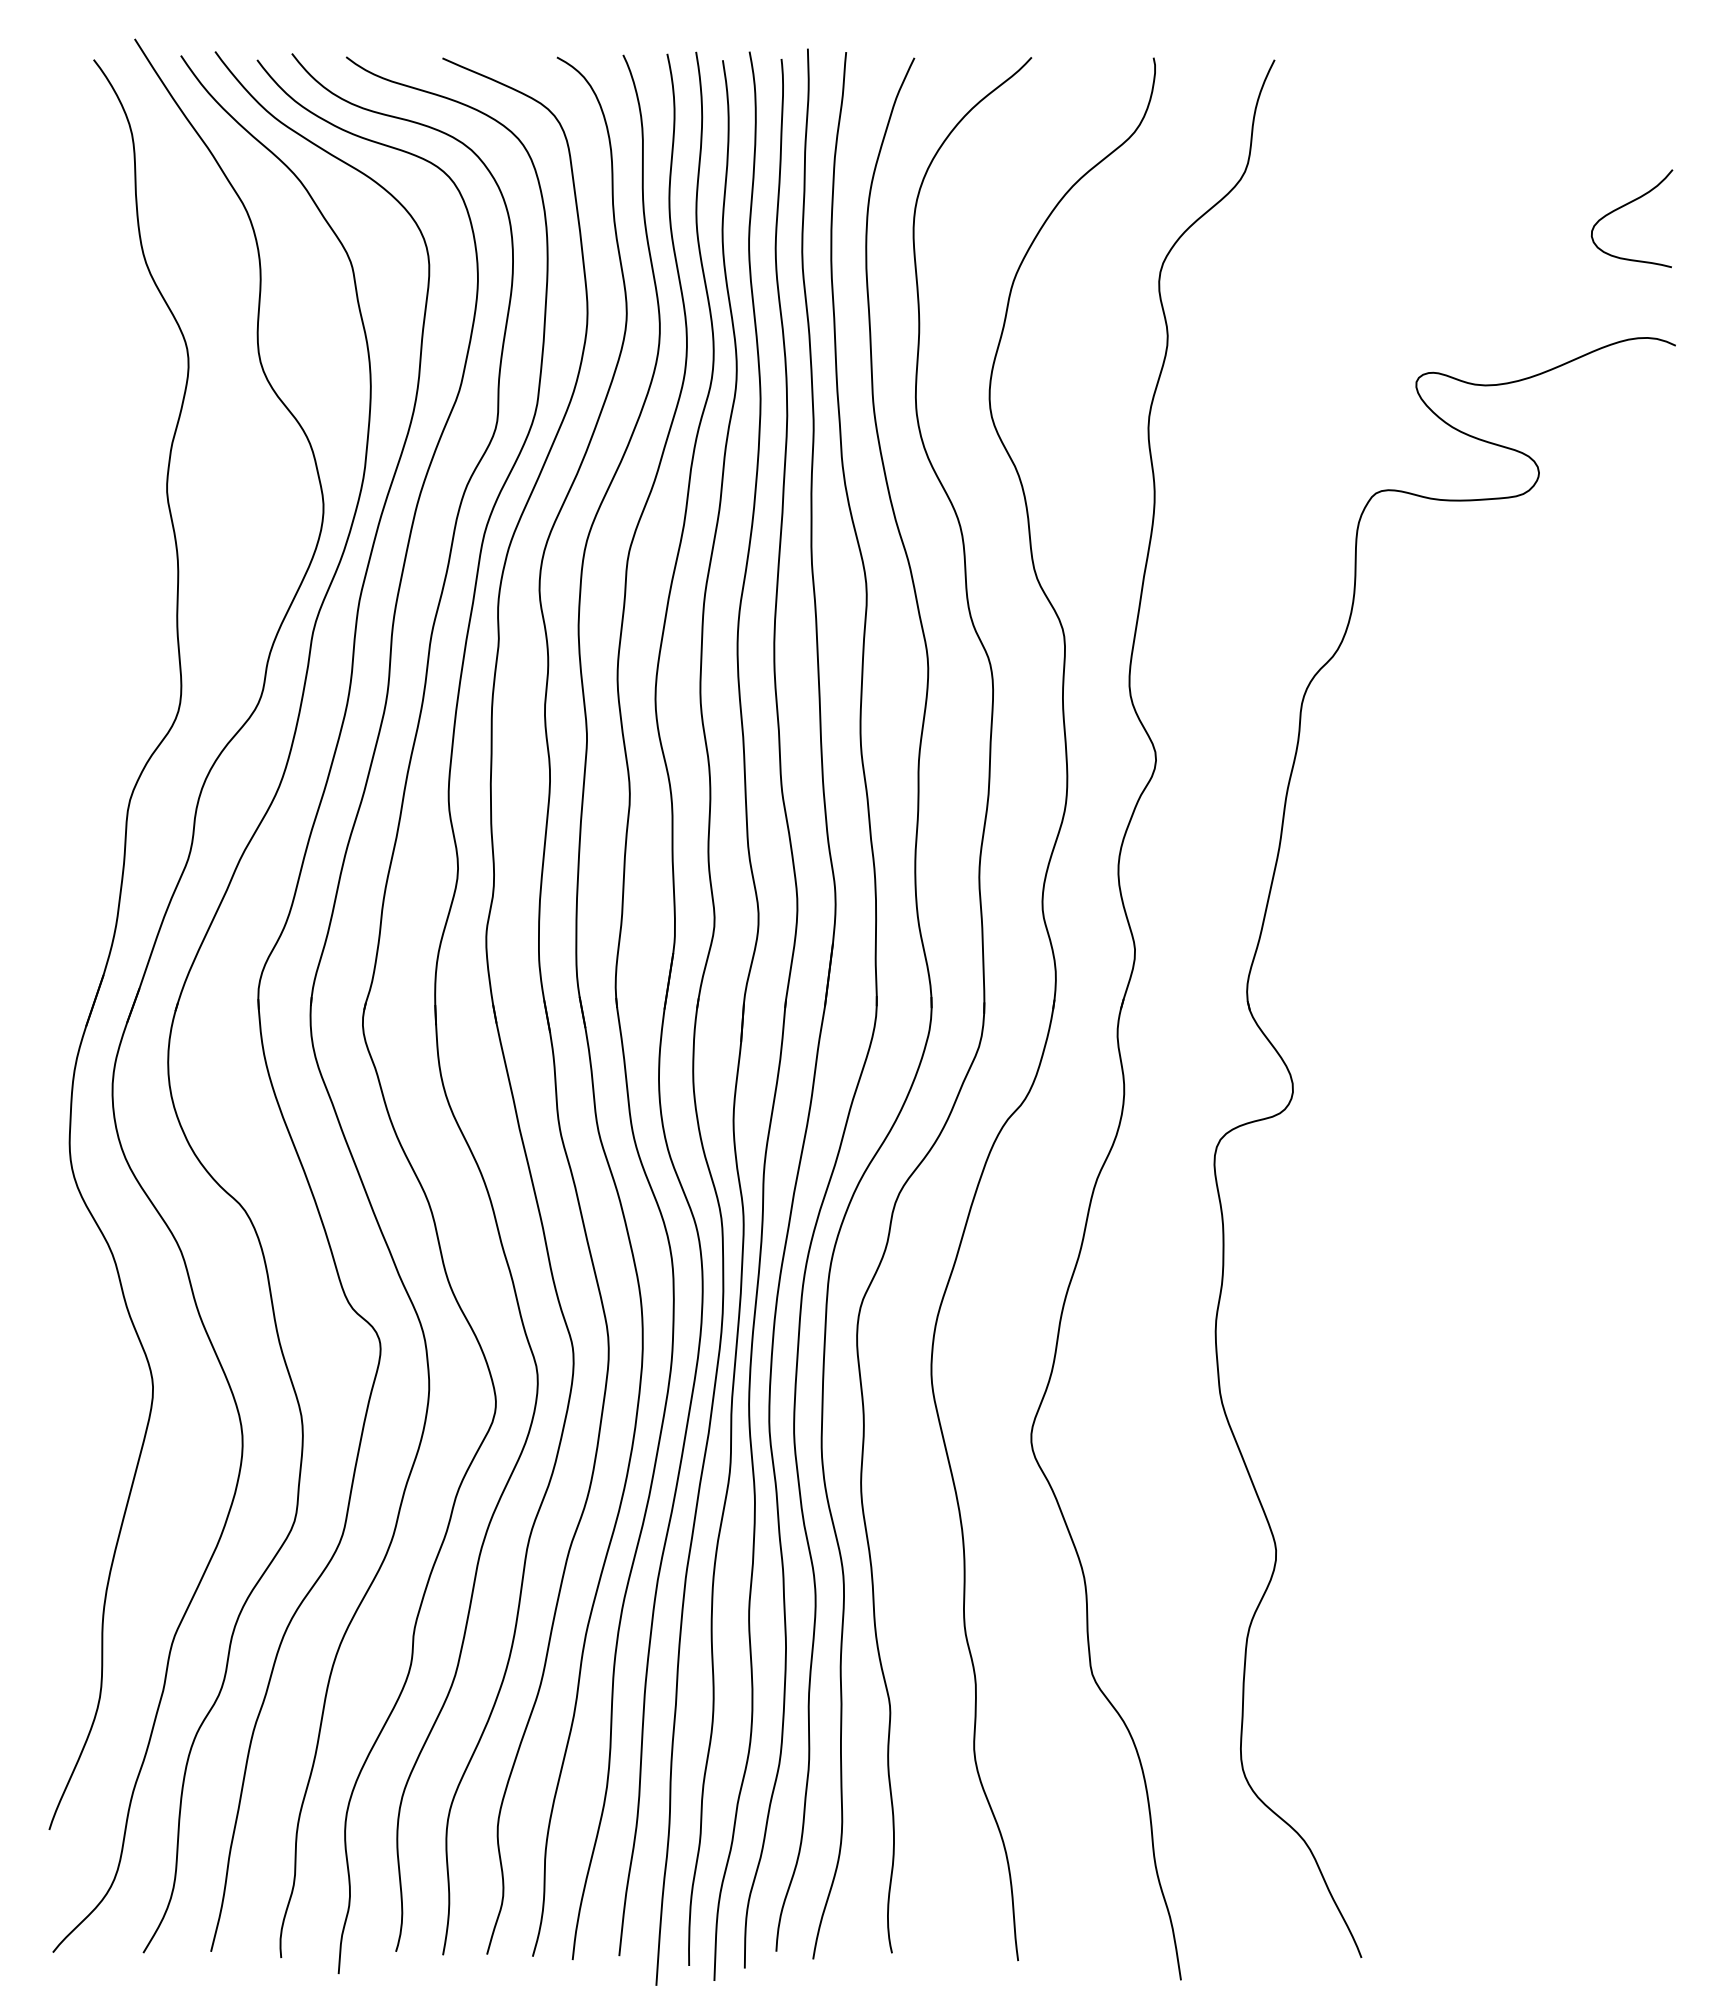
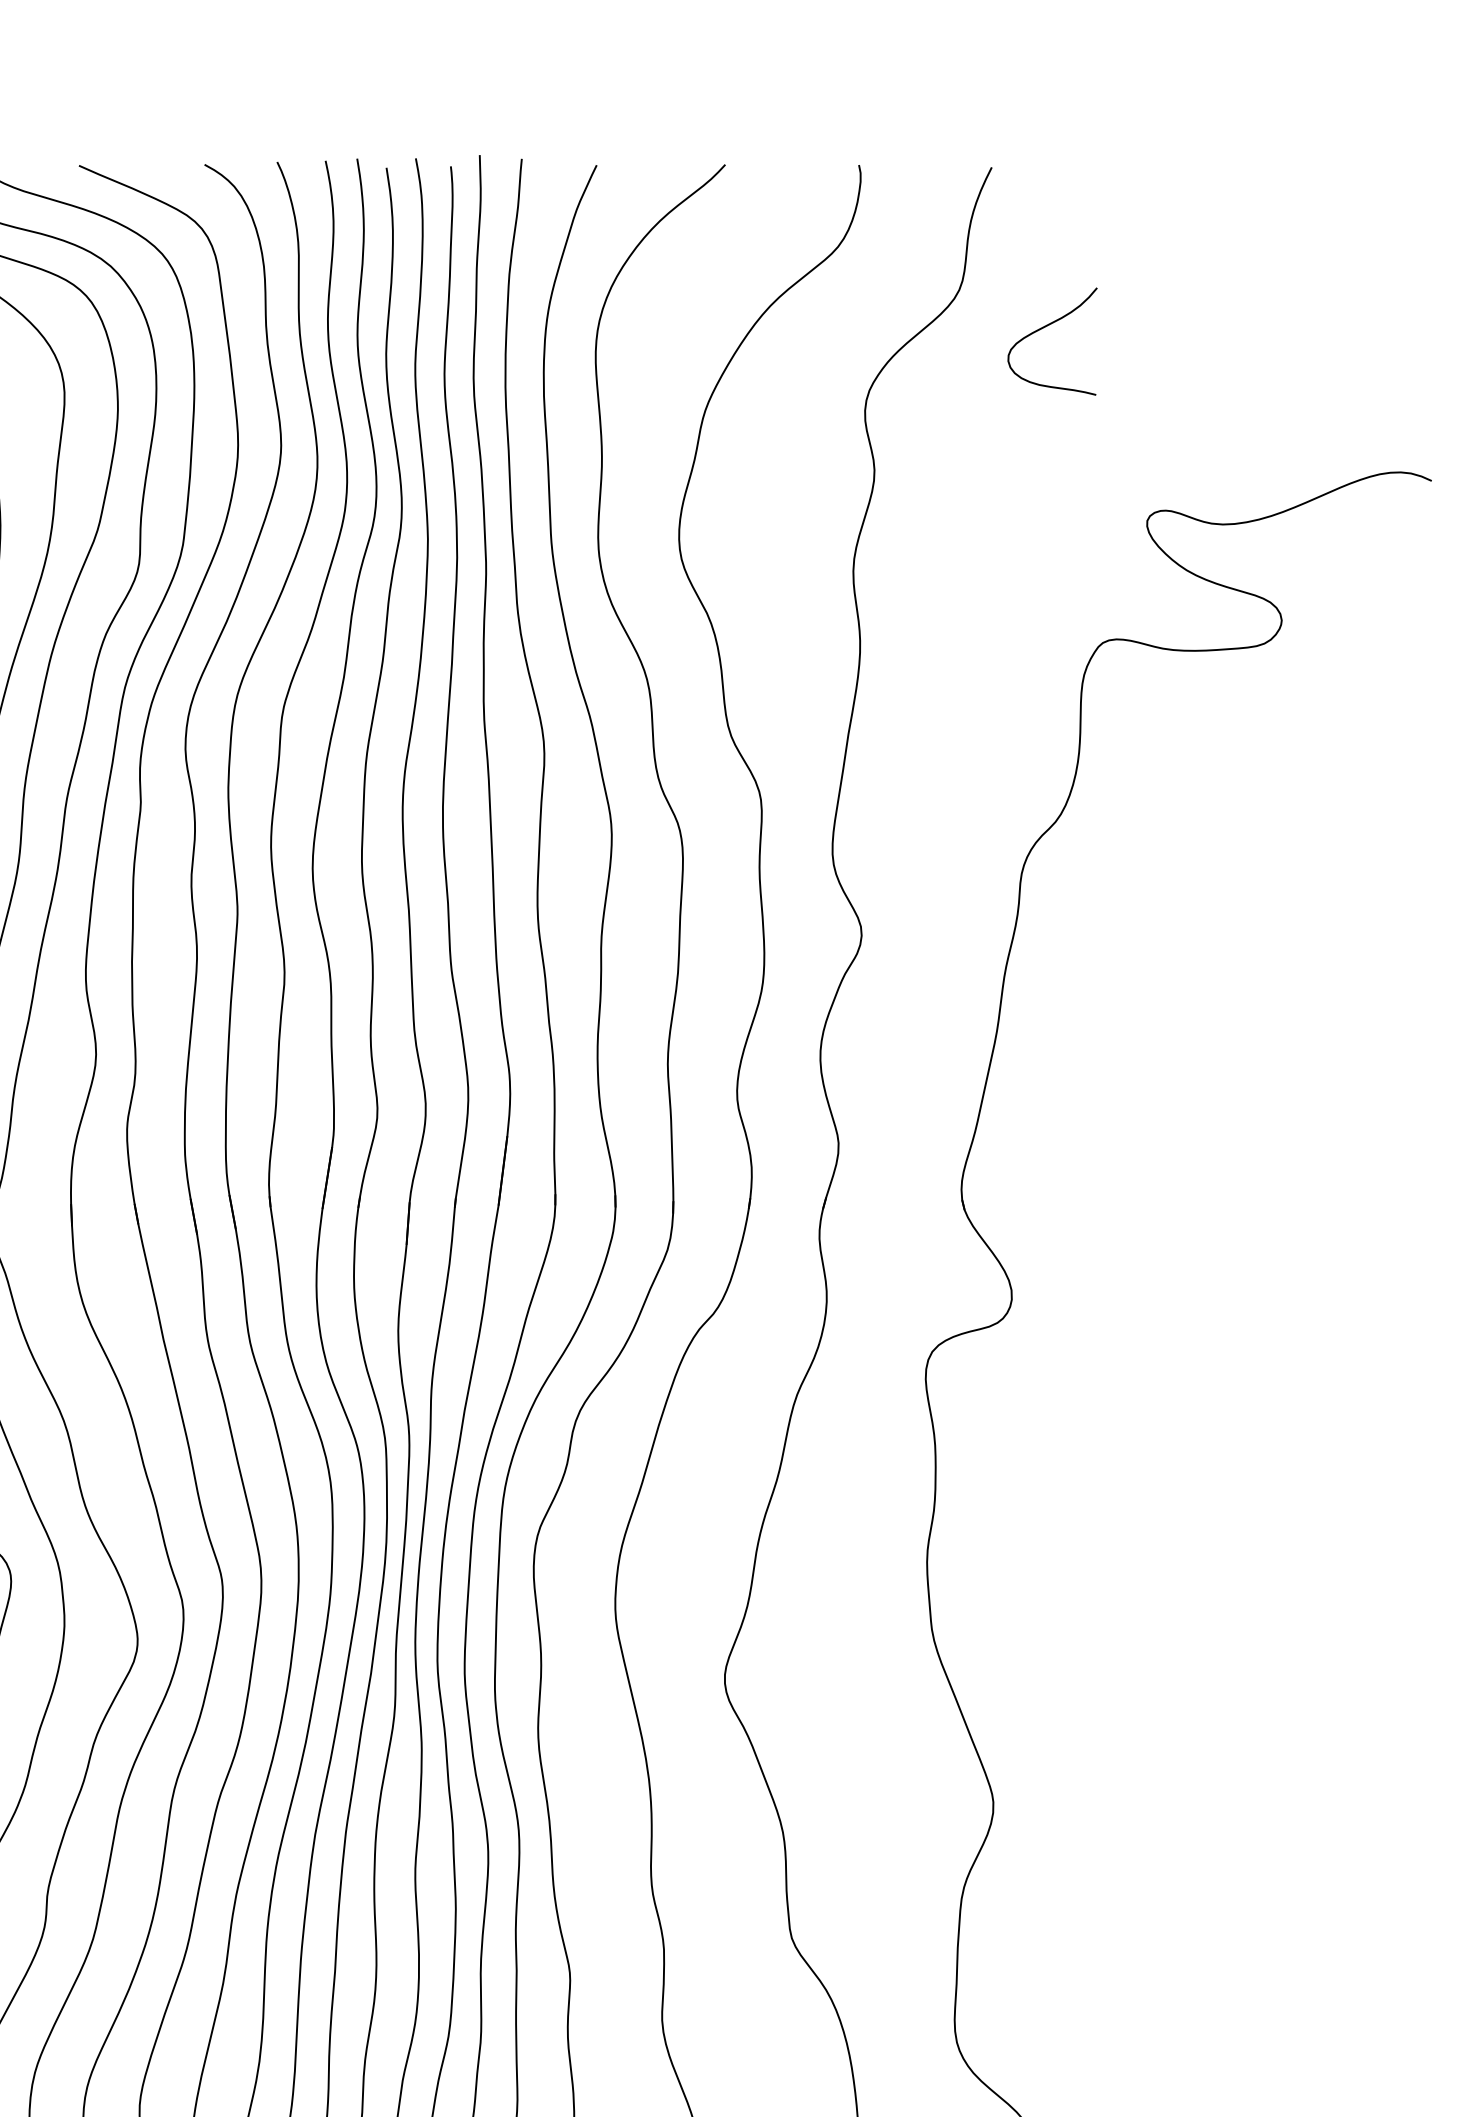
curve: (1624, 206) -> (1044, 328), moved

